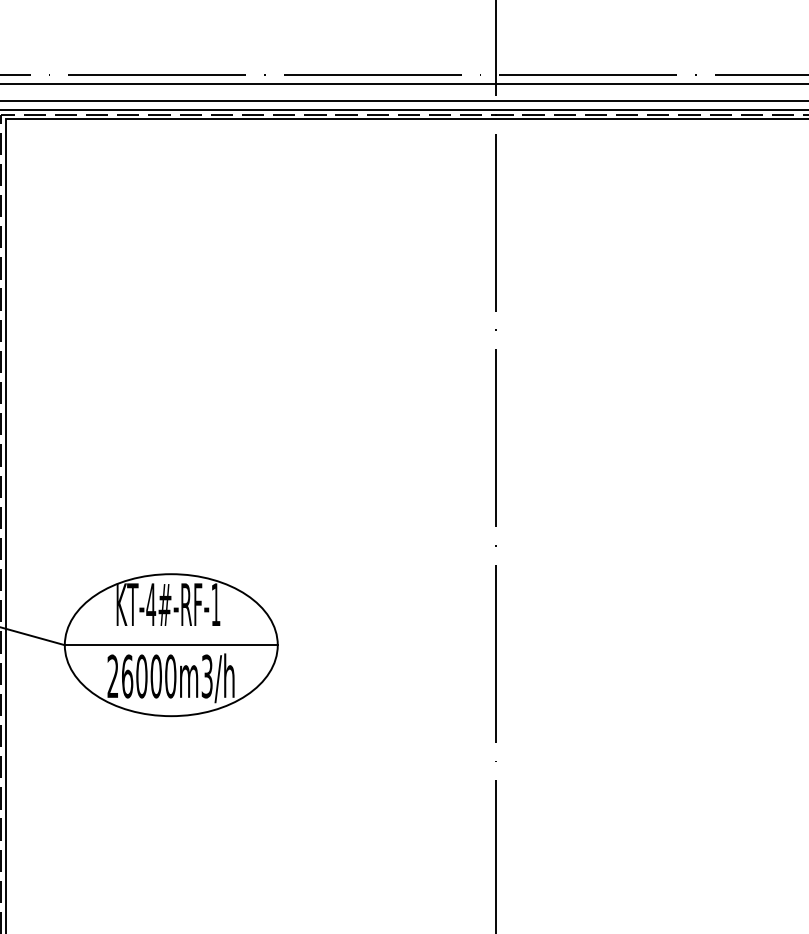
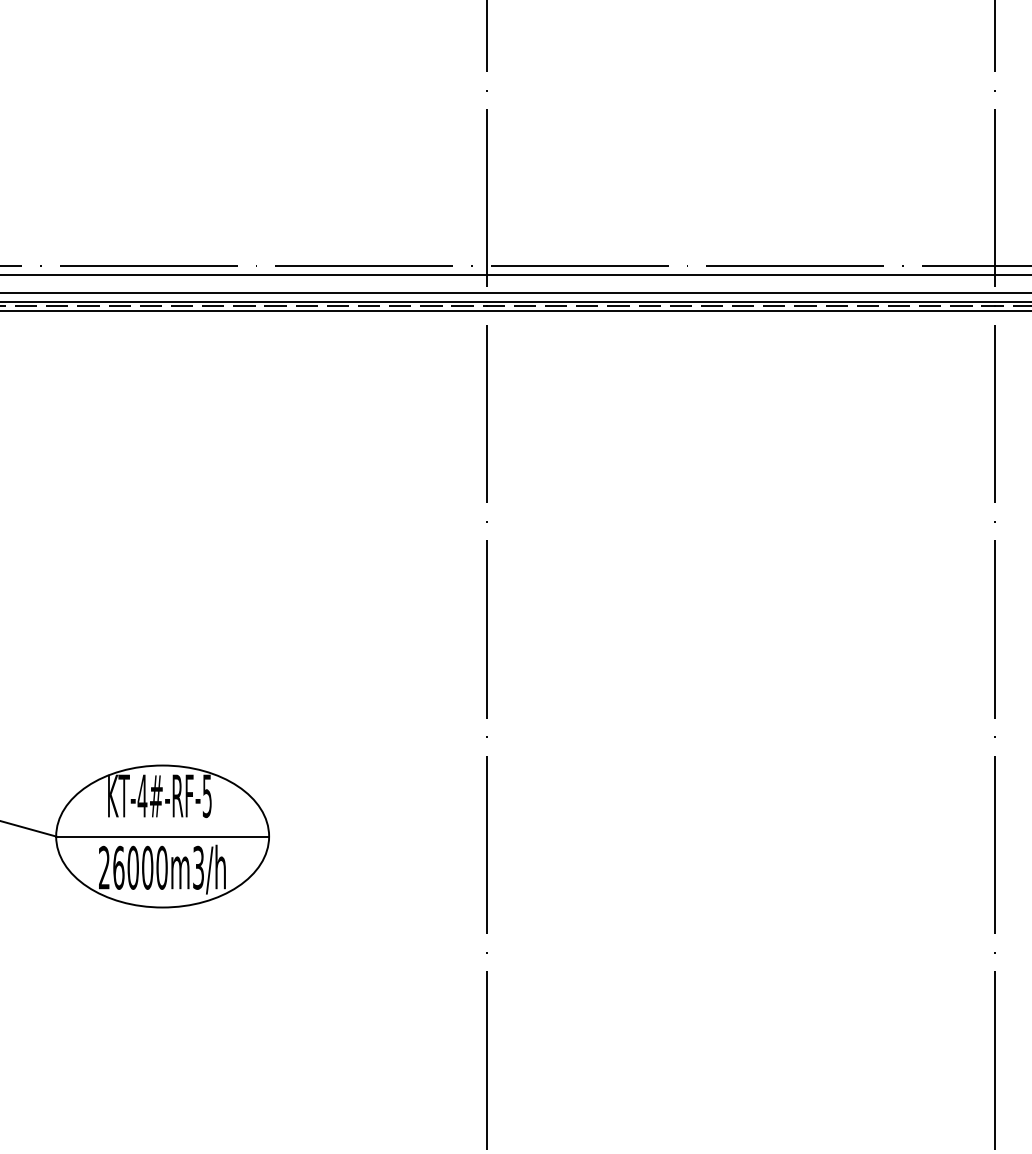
text: (215, 605) -> (206, 796), KT-4#-RF-1 -> KT-4#-RF-5

